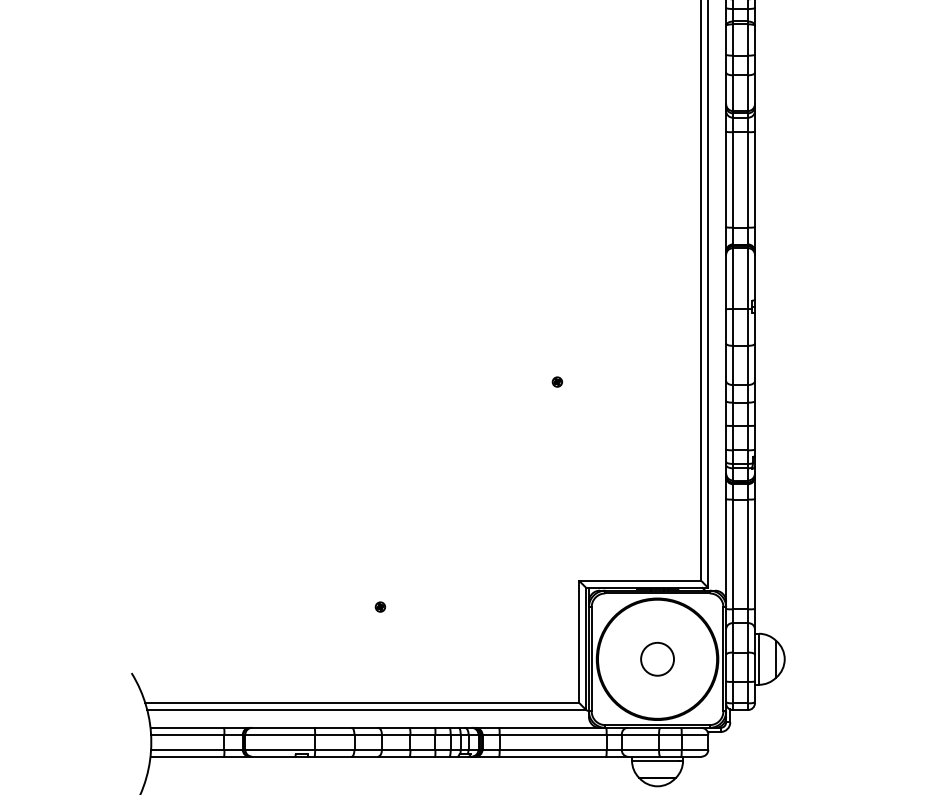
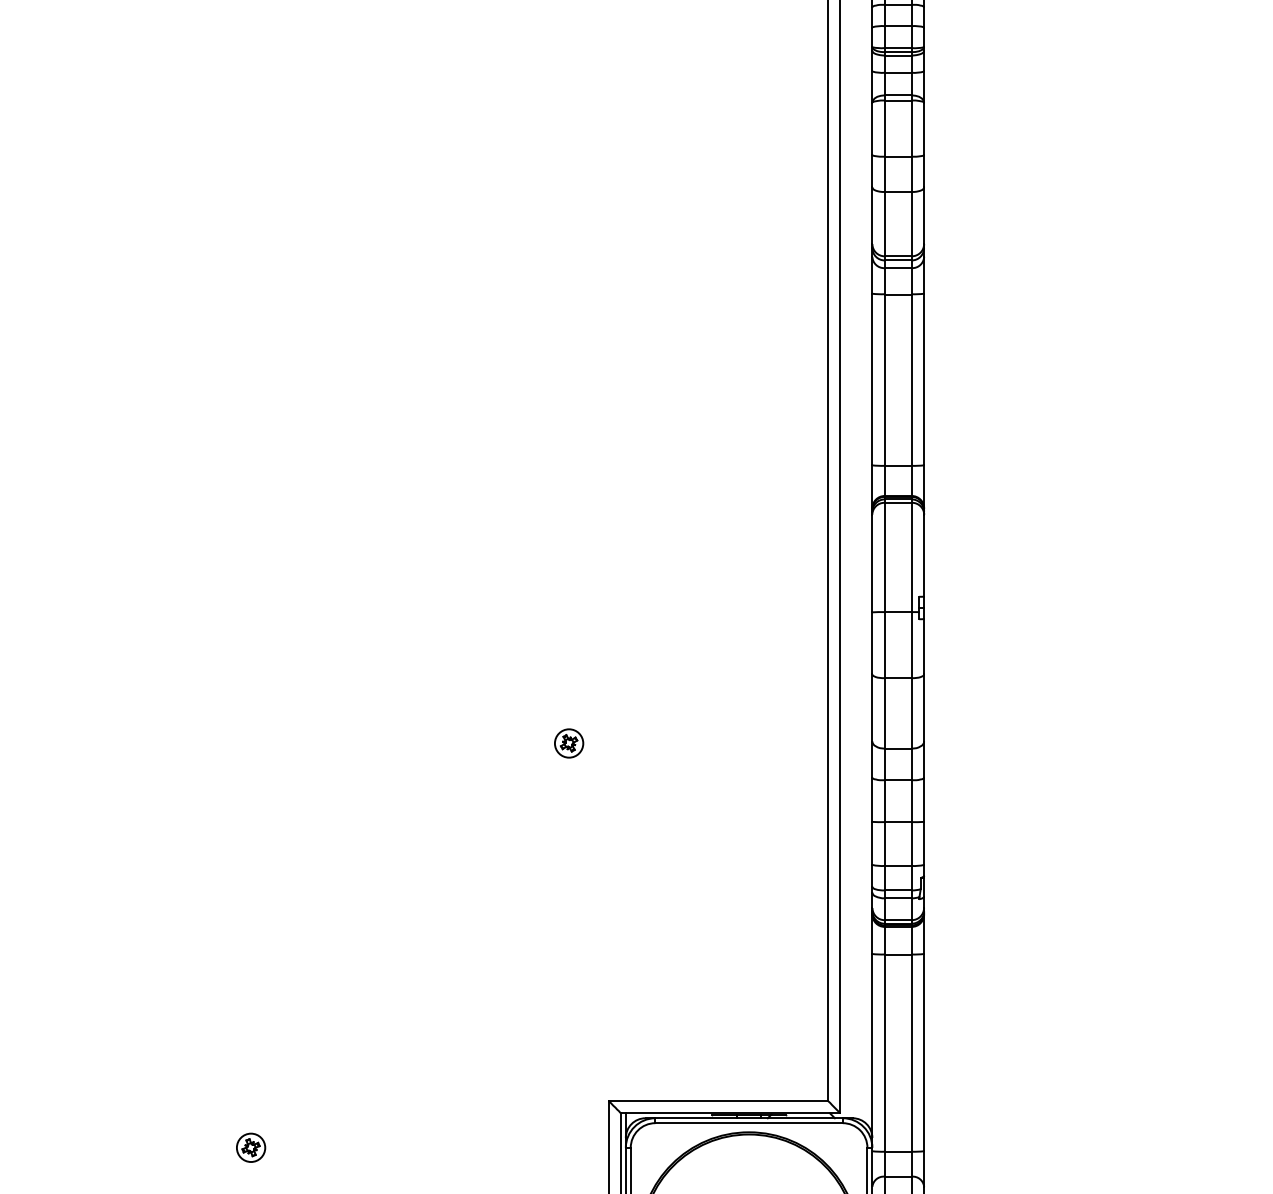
part: (557, 381) -> (569, 742), size x1.67
part: (380, 606) -> (251, 1146), size x1.67

